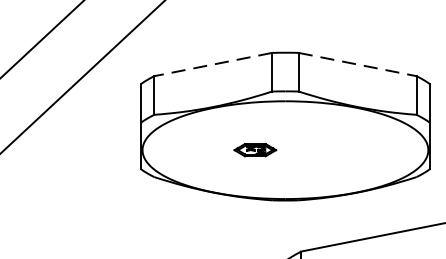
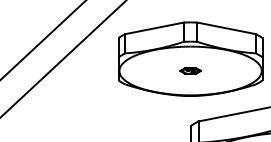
line: (212, 64) -> (154, 28), dashed -> solid
line: (357, 64) -> (226, 28), dashed -> solid
part: (255, 149) -> (190, 70), moved

